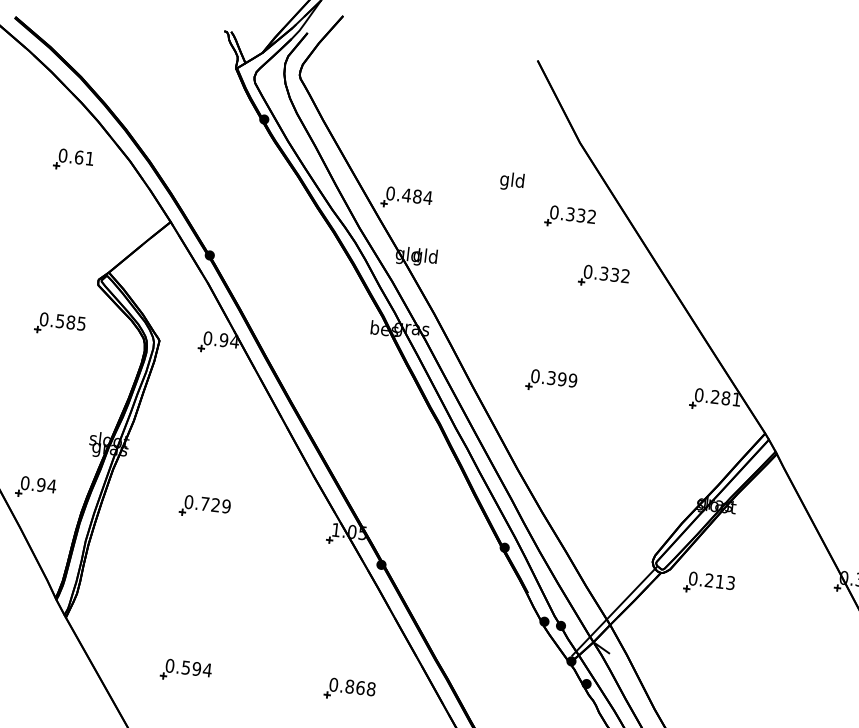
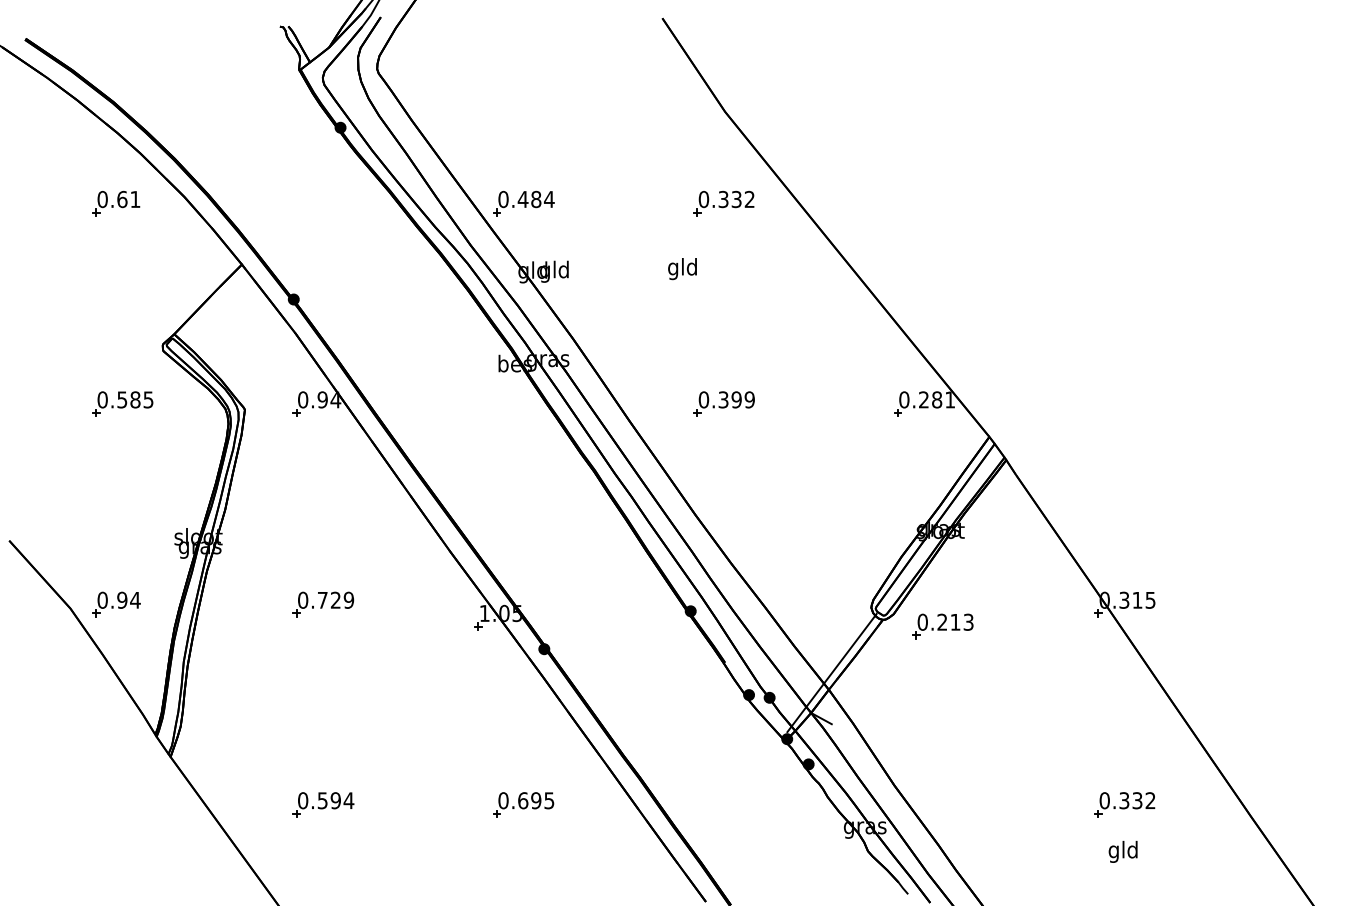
text: (512, 181) -> (682, 269), moved
part: (603, 277) -> (772, 270), removed
text: (360, 687) -> (536, 800), 0.868 -> 0.695

